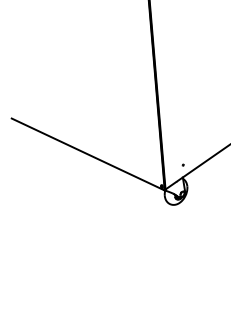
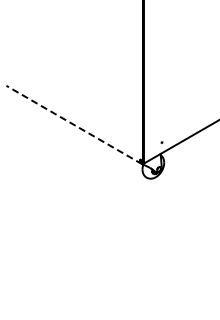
line: (86, 153) -> (73, 124), solid -> dashed

